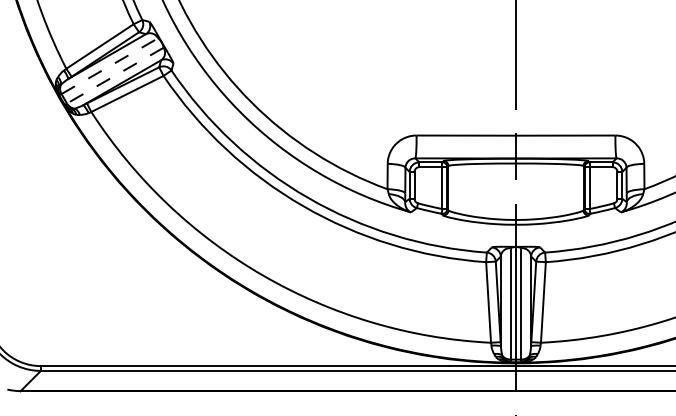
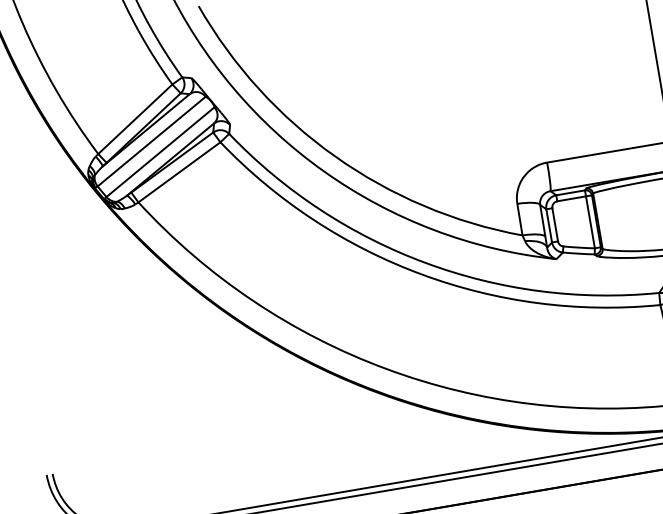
line: (109, 66) -> (151, 142), dashed -> solid
line: (115, 75) -> (160, 151), dashed -> solid

